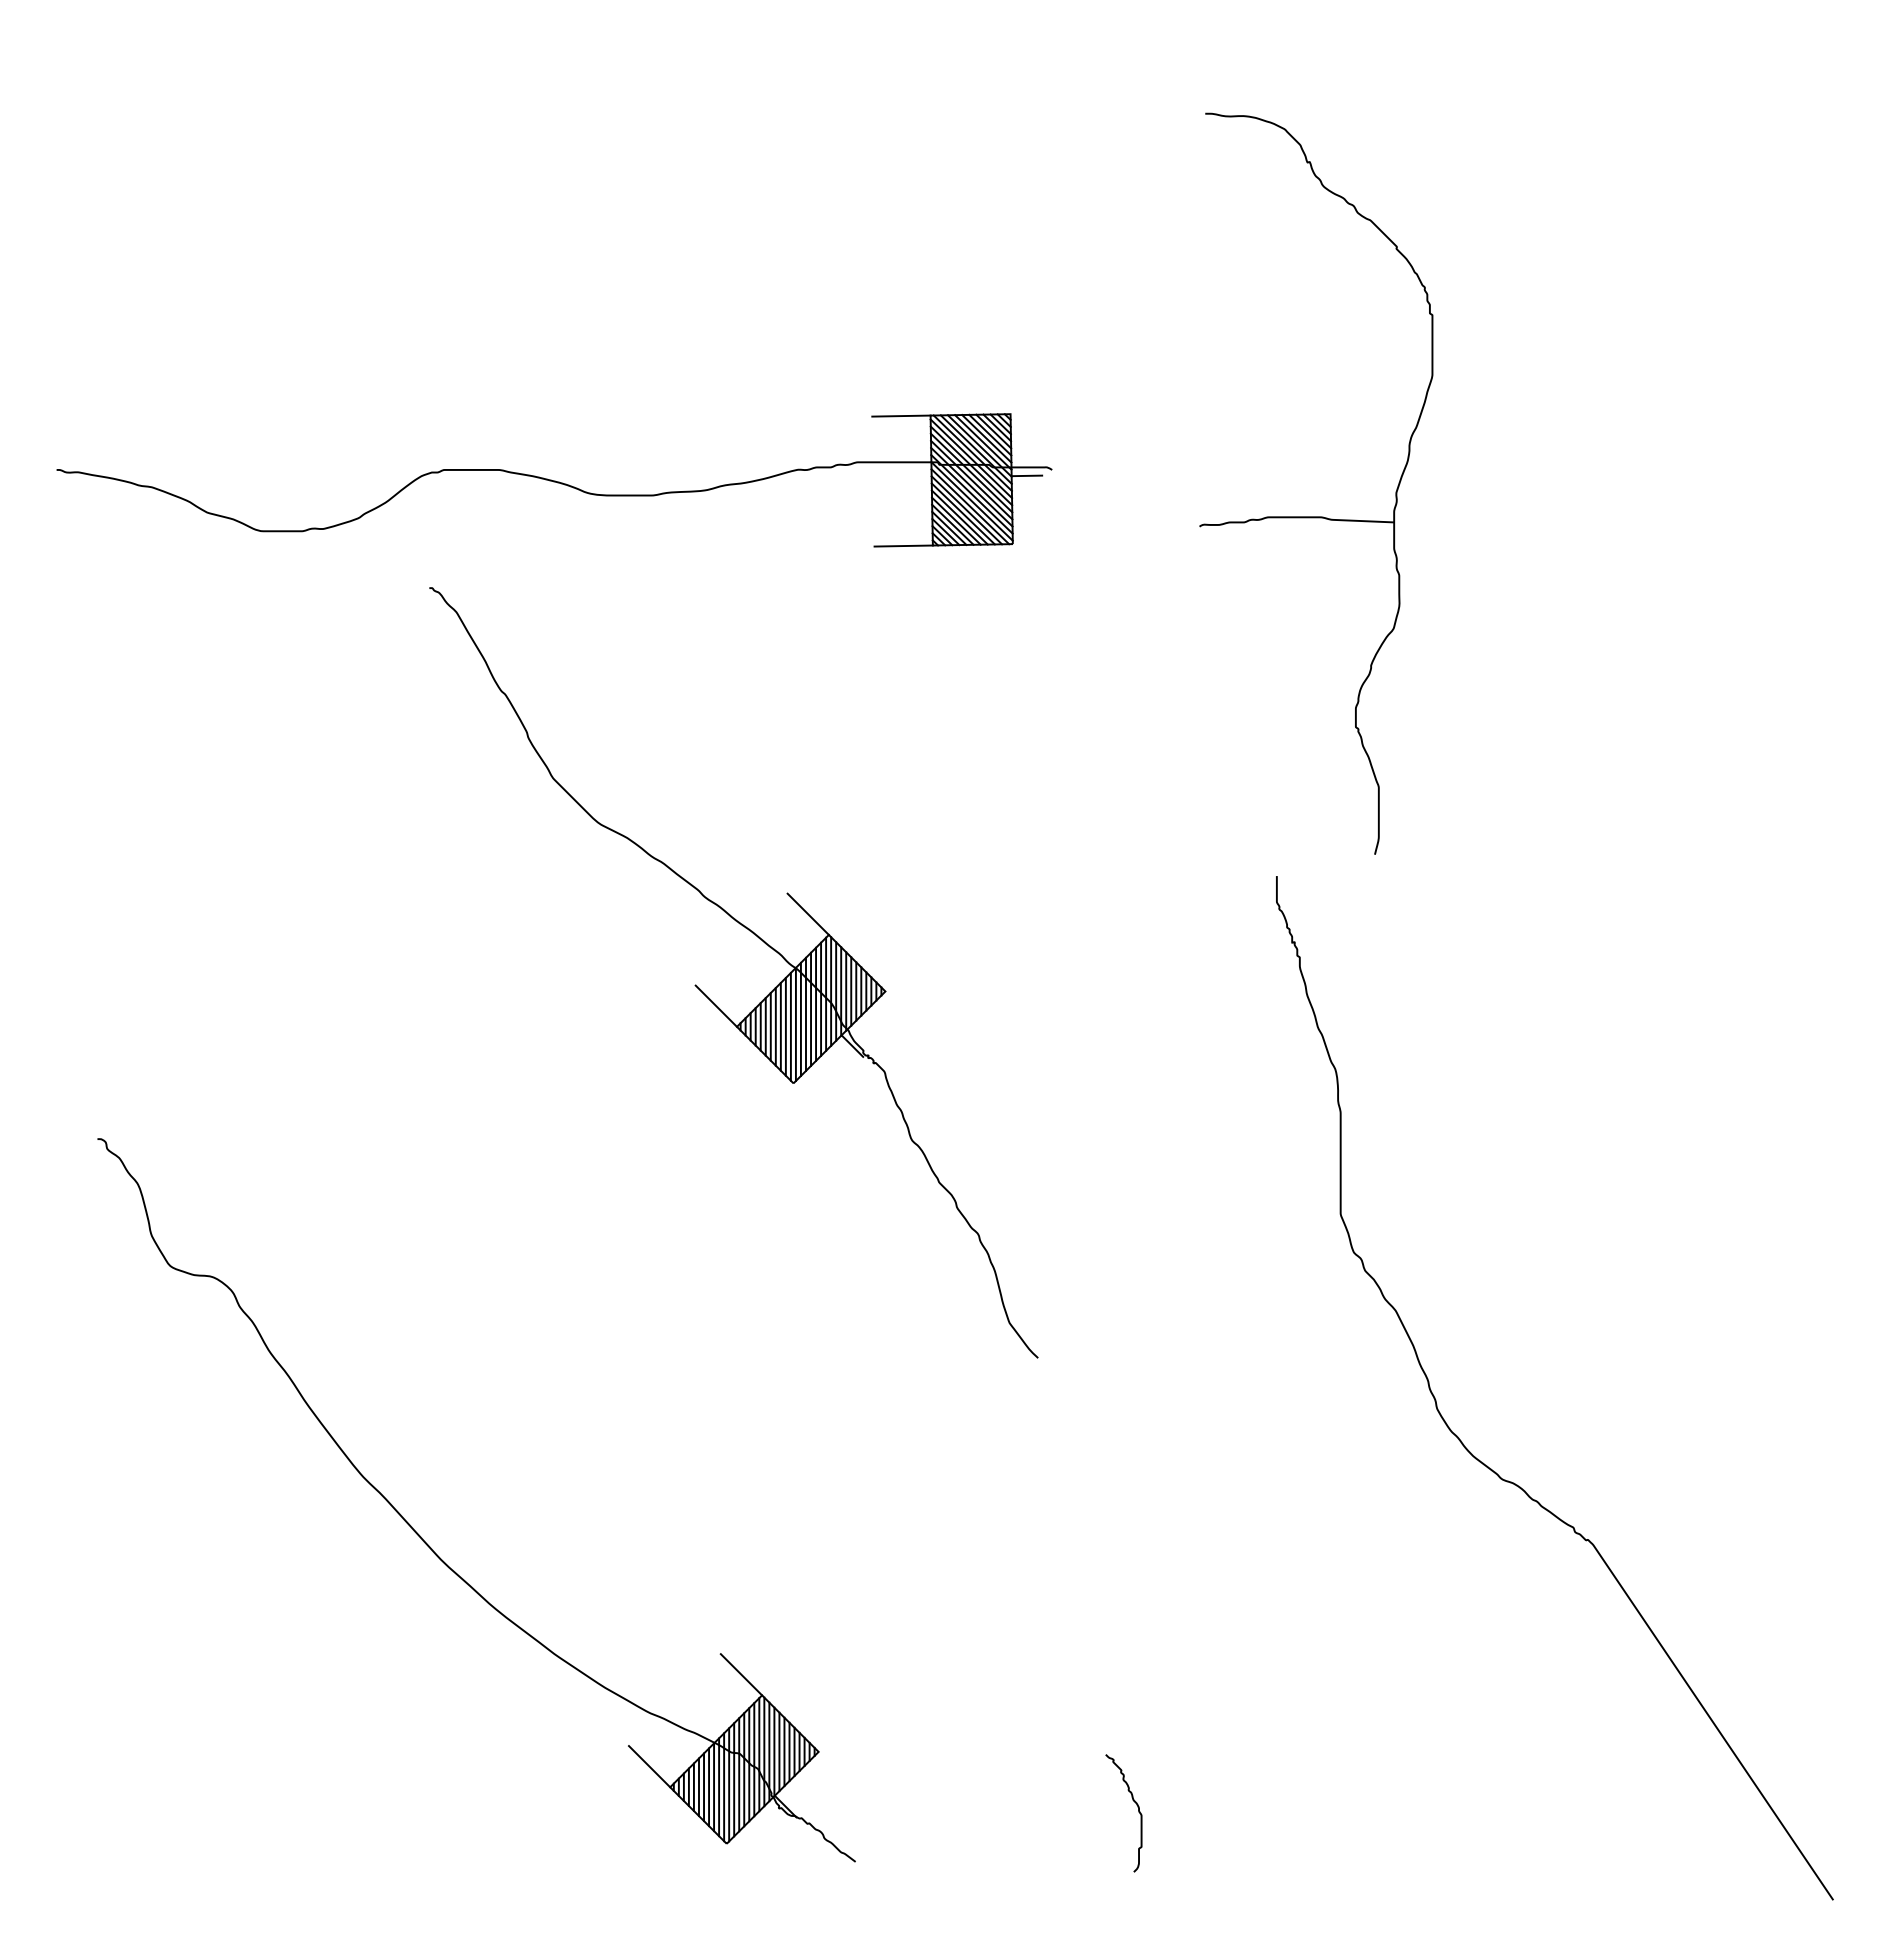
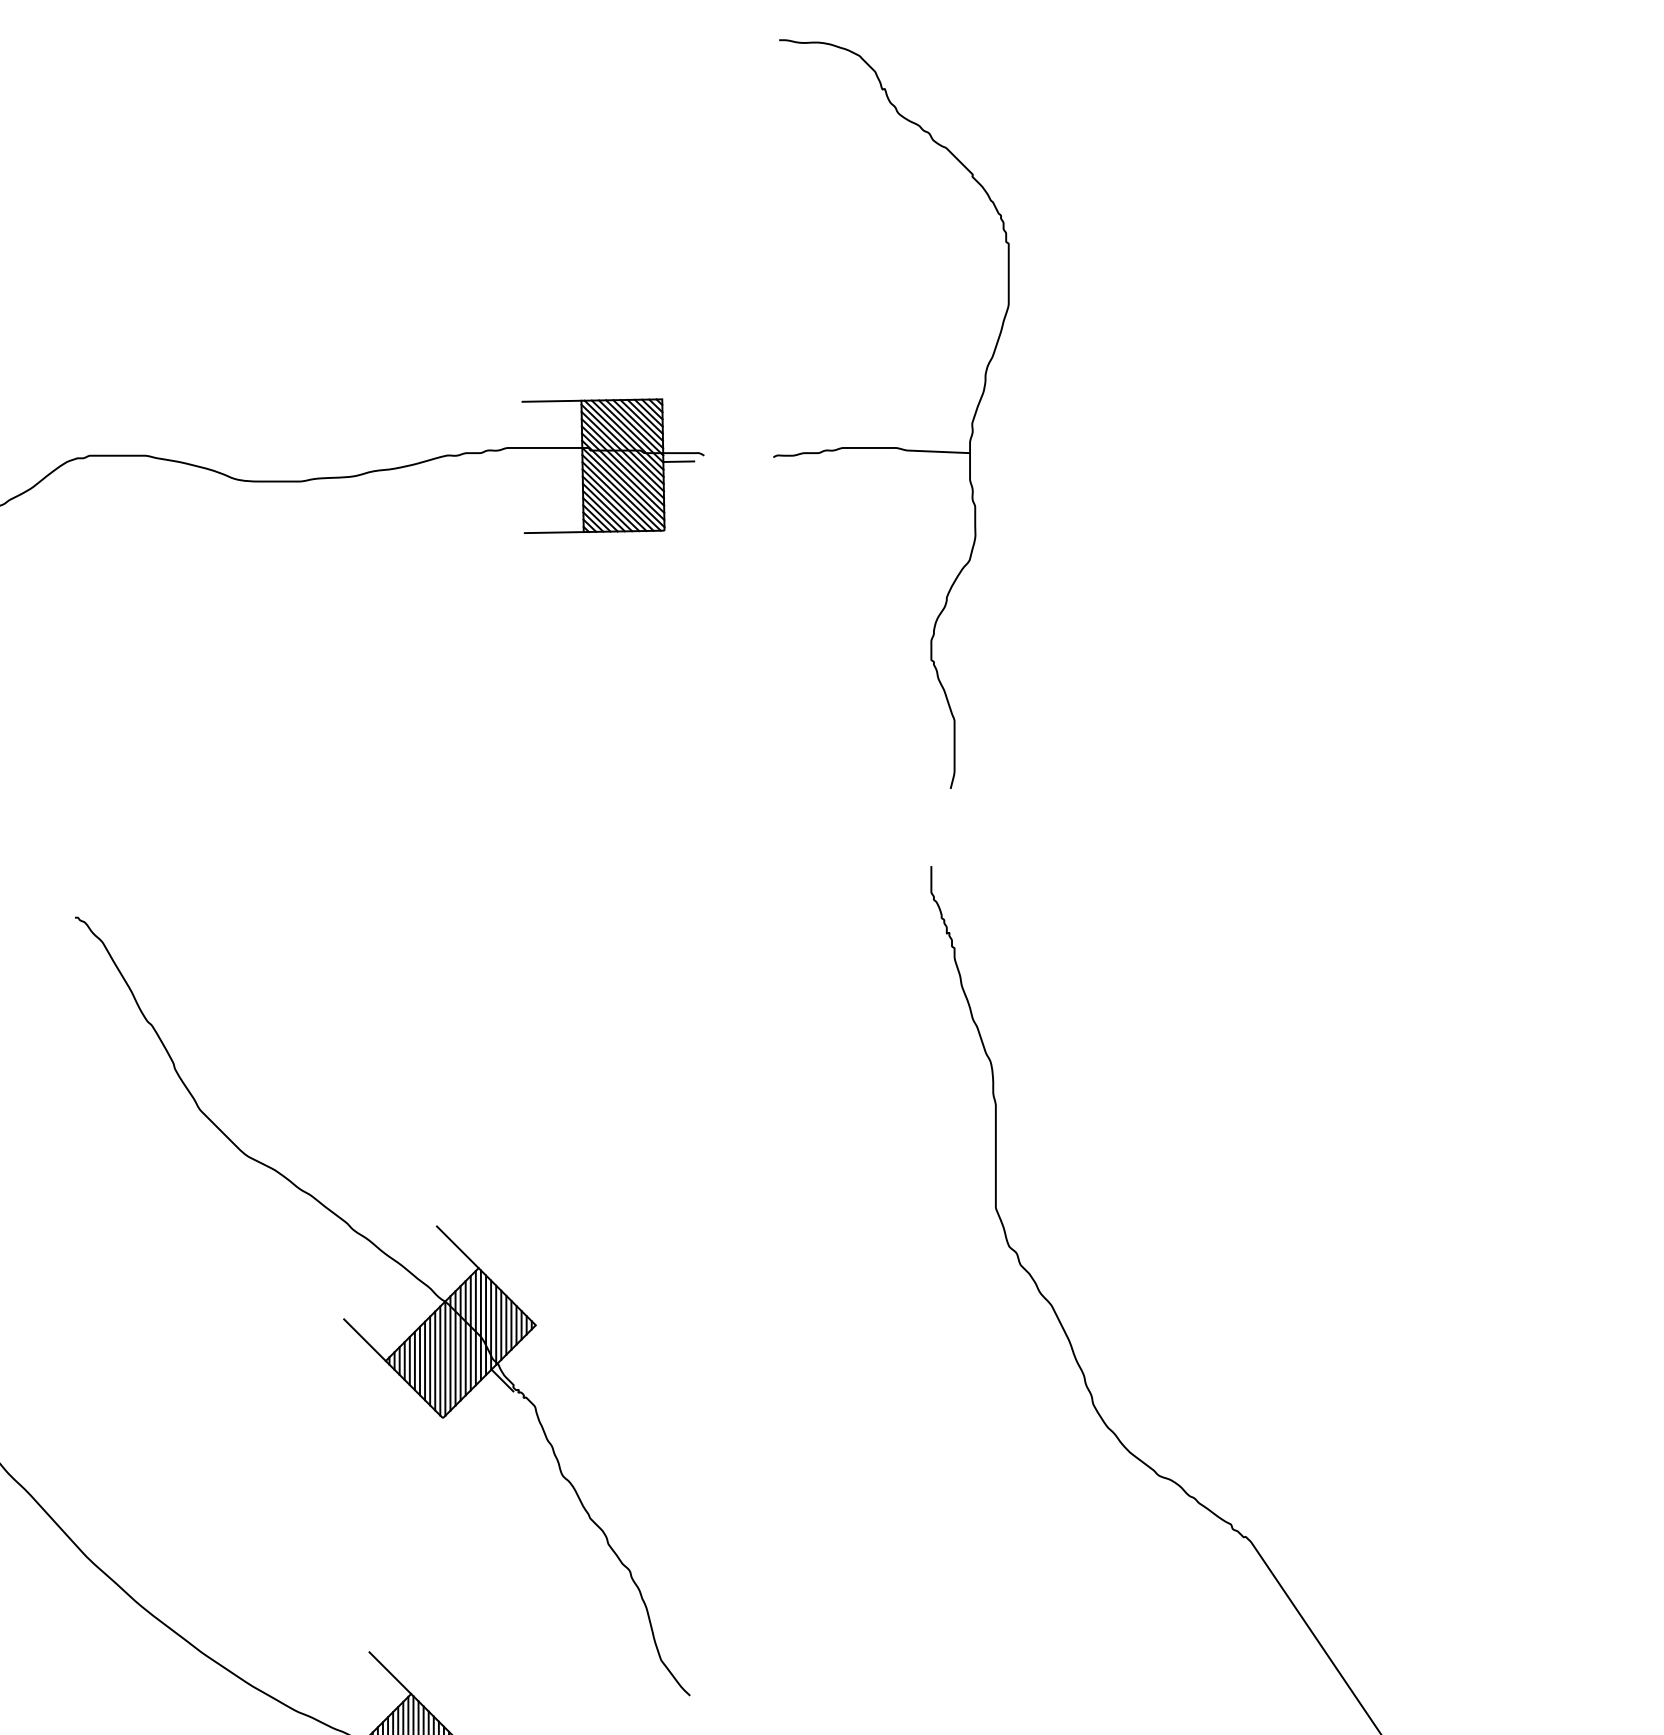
part: (1316, 516) -> (891, 447), moved
part: (708, 996) -> (357, 1330), moved

